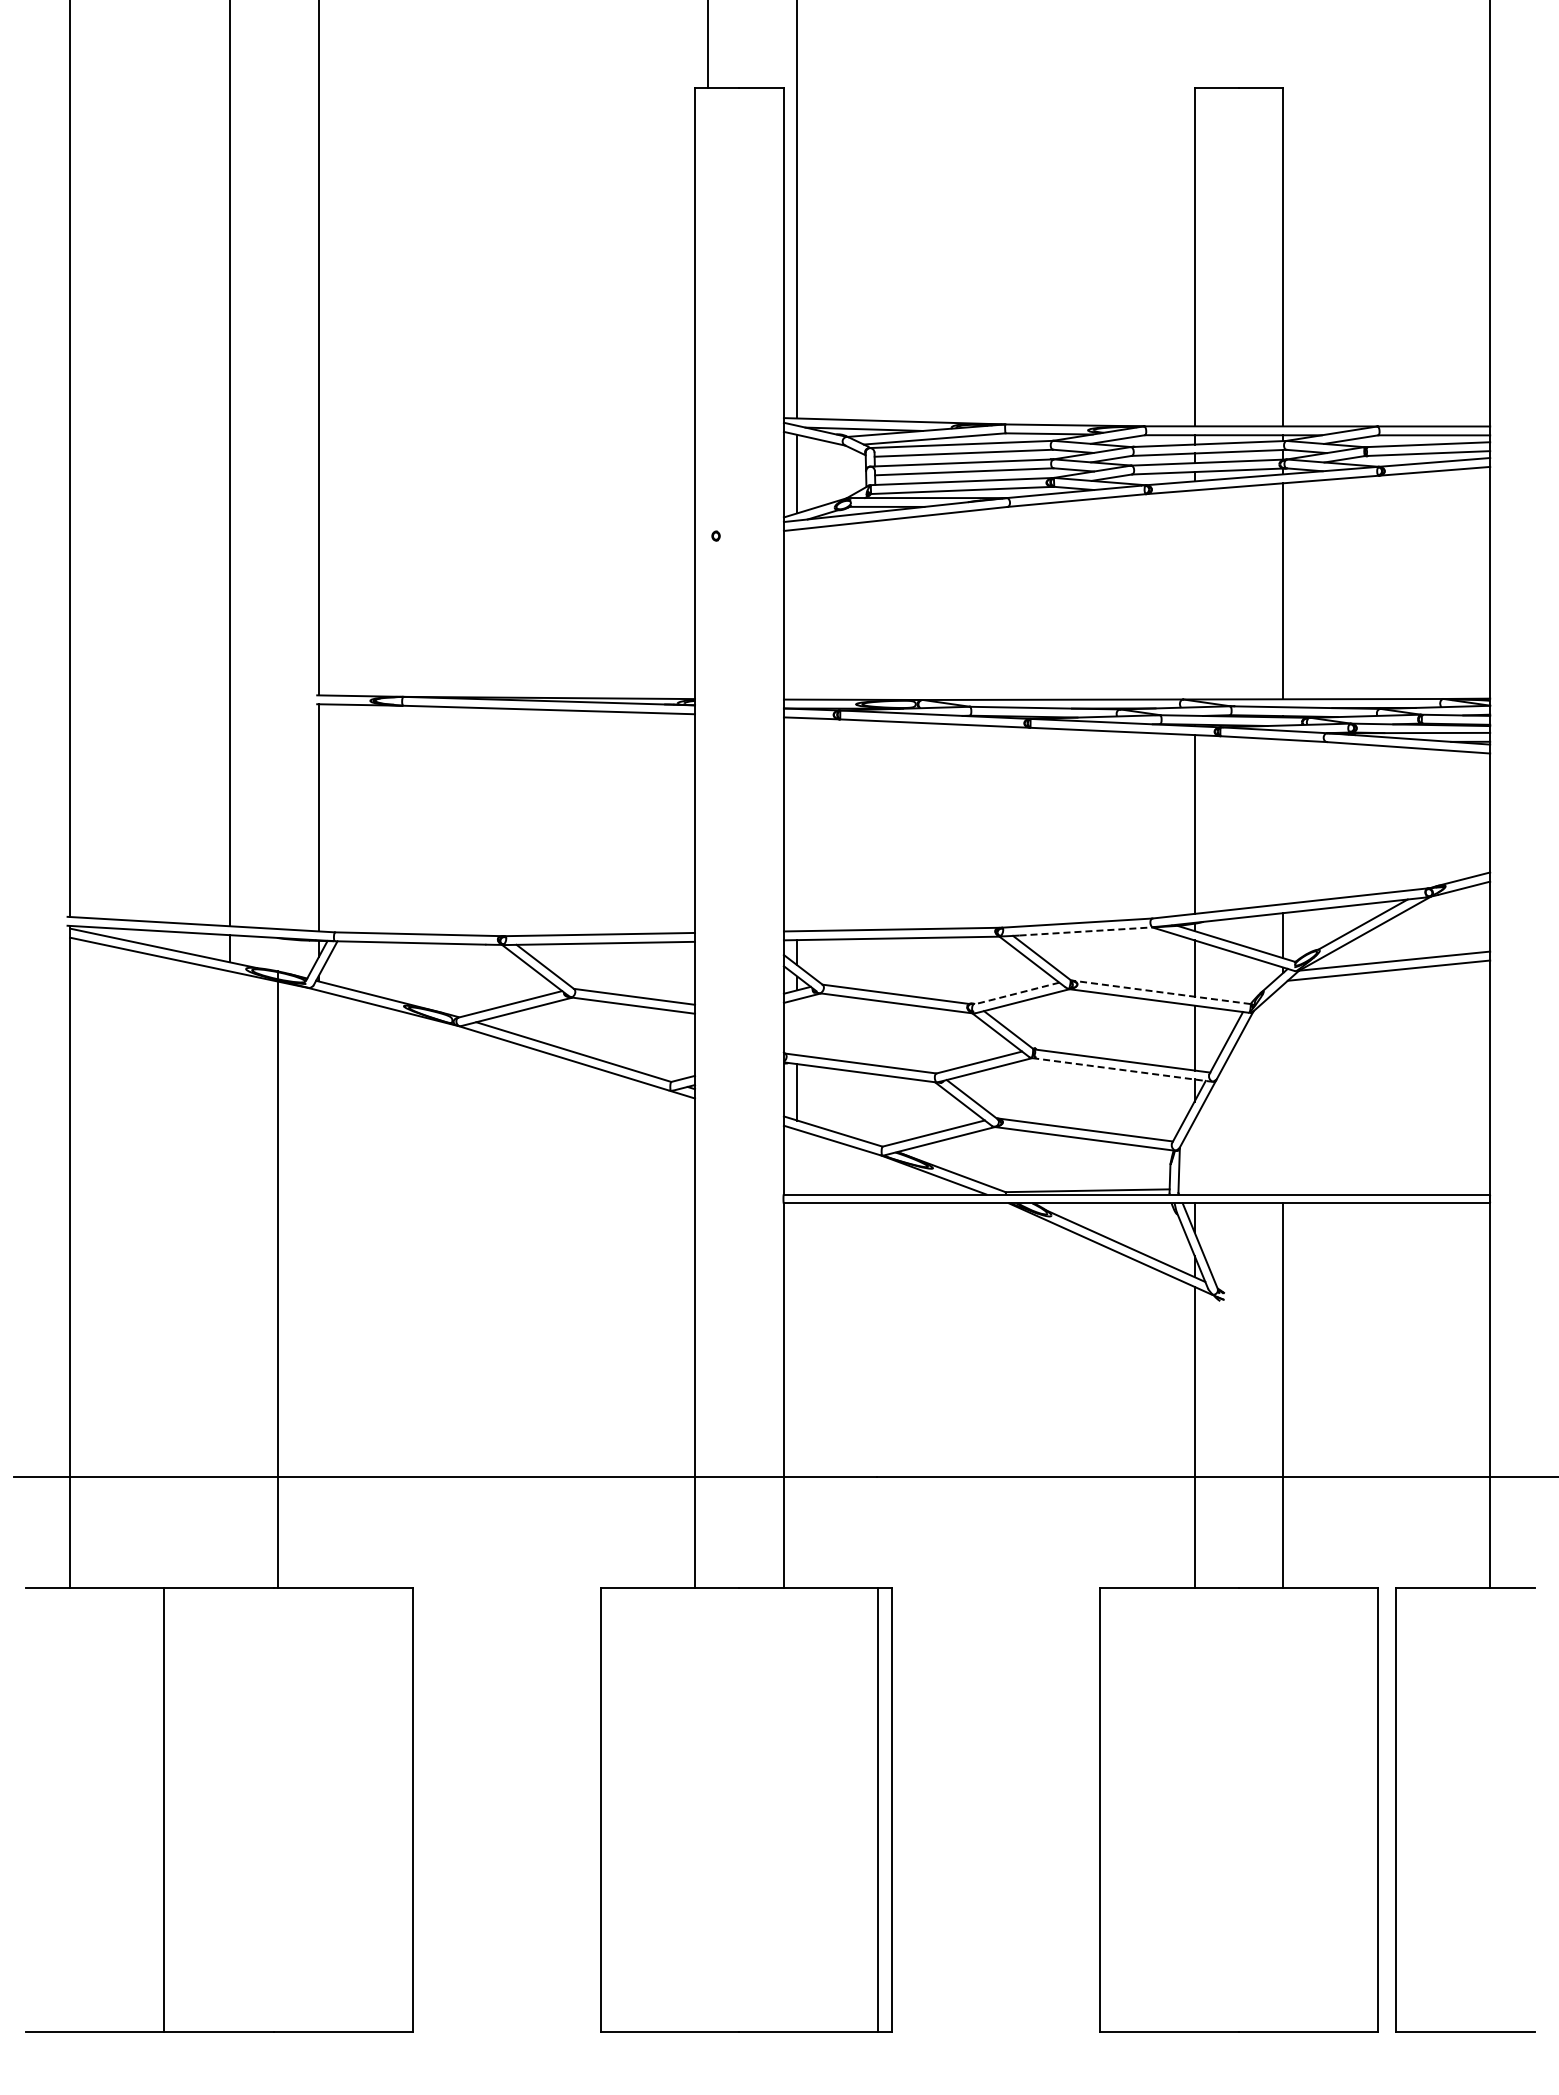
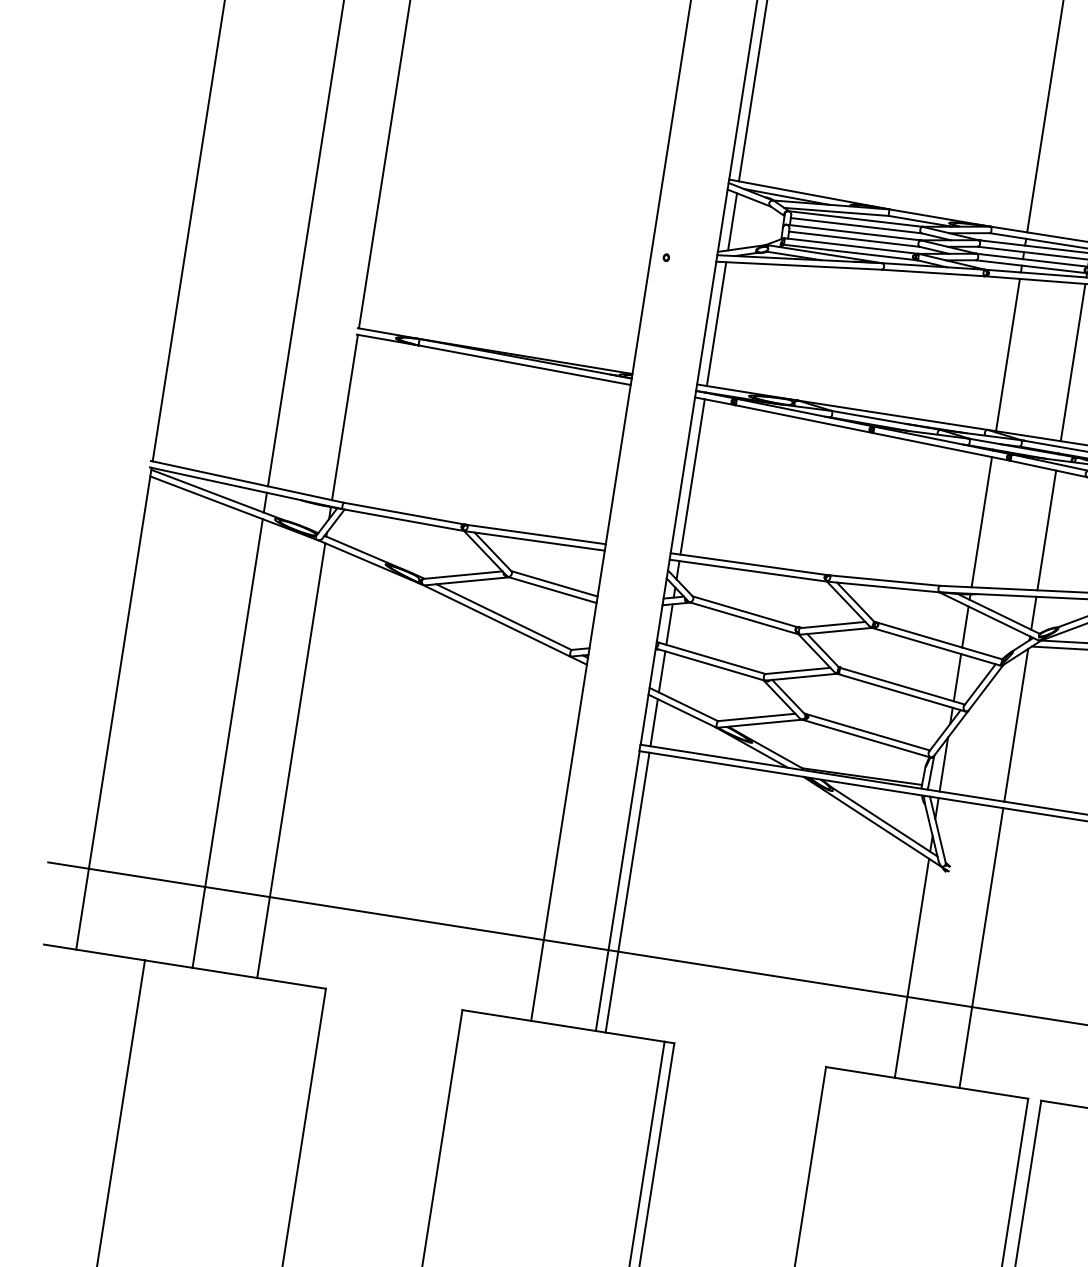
line: (1194, 594) -> (1007, 354), added
line: (797, 614) -> (716, 324), added
line: (1283, 821) -> (1046, 530), added
line: (797, 824) -> (692, 476), added
line: (1085, 931) -> (890, 587), dashed -> solid
line: (1160, 992) -> (937, 640), dashed -> solid
line: (1017, 993) -> (833, 625), dashed -> solid
line: (797, 1027) -> (669, 624), added
line: (1122, 1069) -> (901, 692), dashed -> solid
line: (1283, 1089) -> (1016, 725), added
line: (1194, 1157) -> (943, 764), added
line: (797, 1161) -> (654, 722), added
line: (277, 1279) -> (227, 743), moved
line: (318, 1288) -> (291, 760), added
line: (797, 1395) -> (627, 892), added

